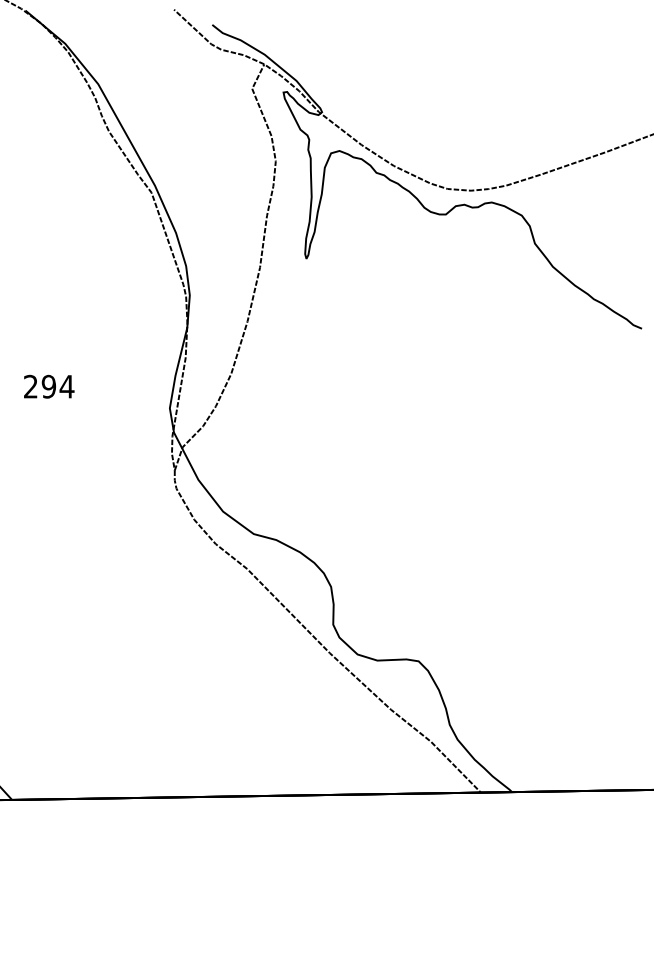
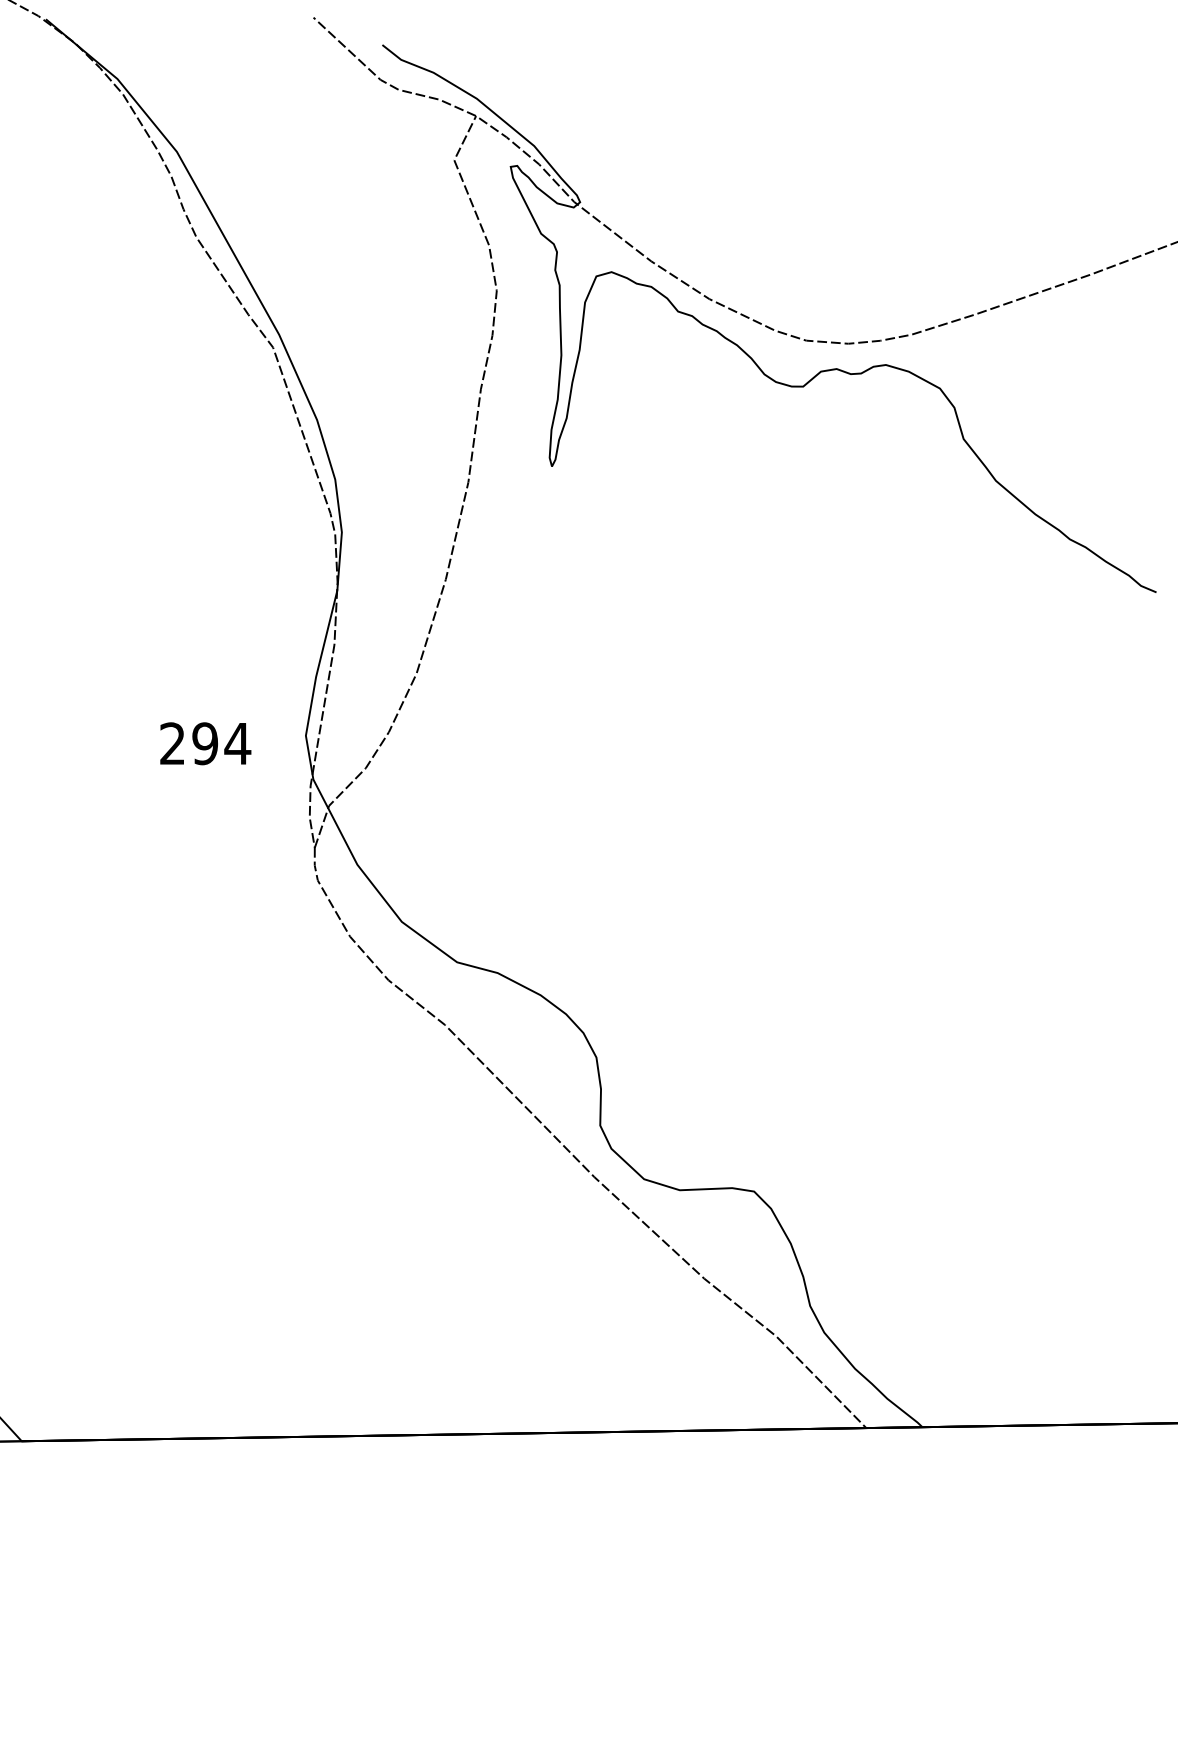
text: (49, 386) -> (206, 743), moved

